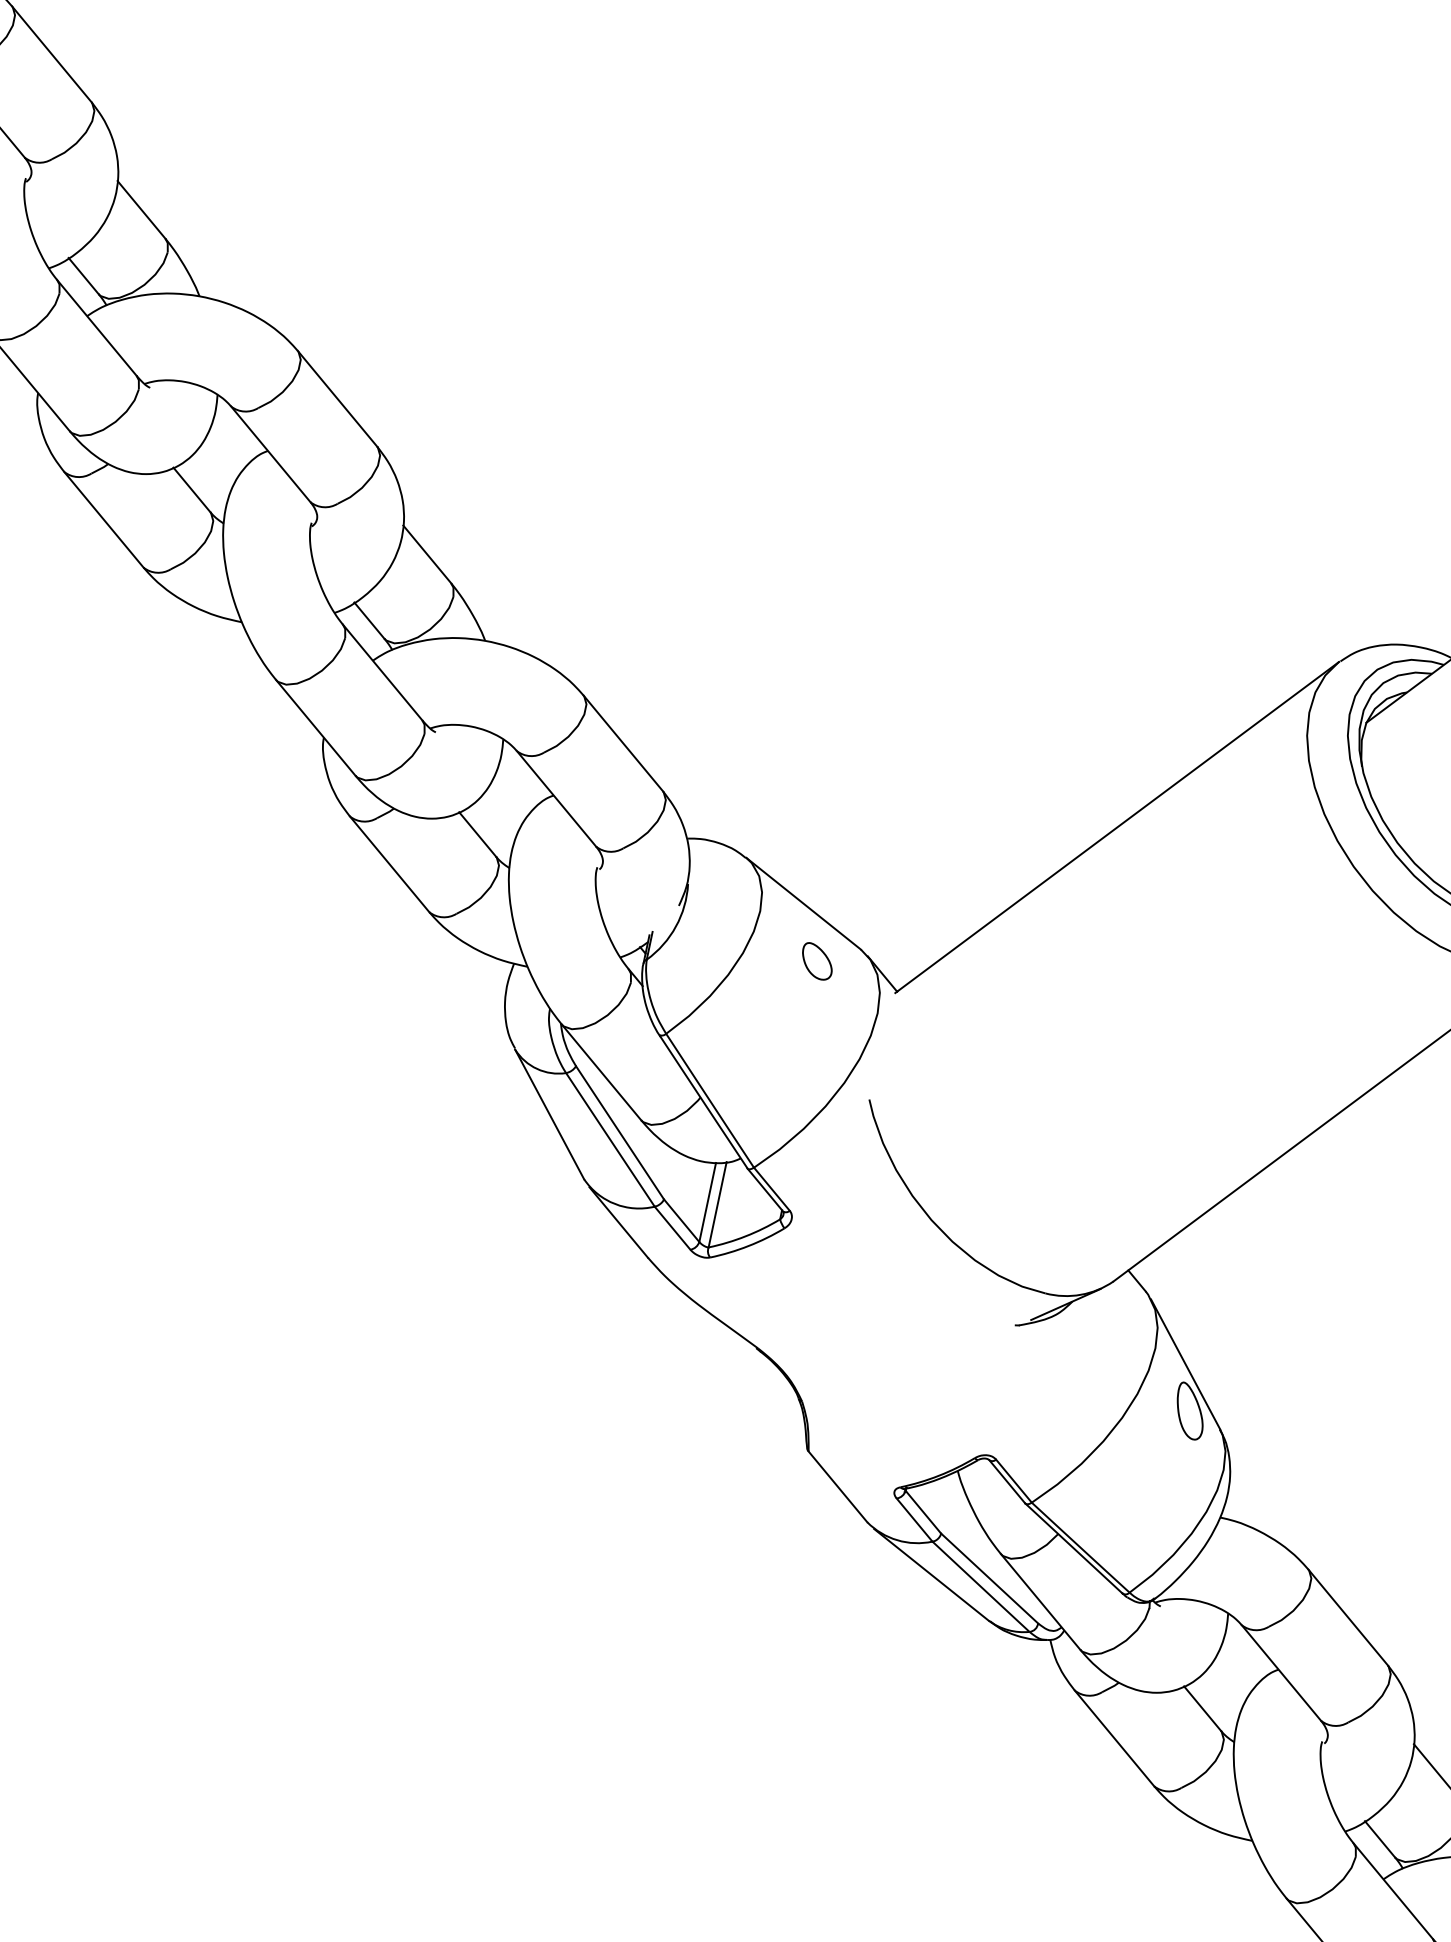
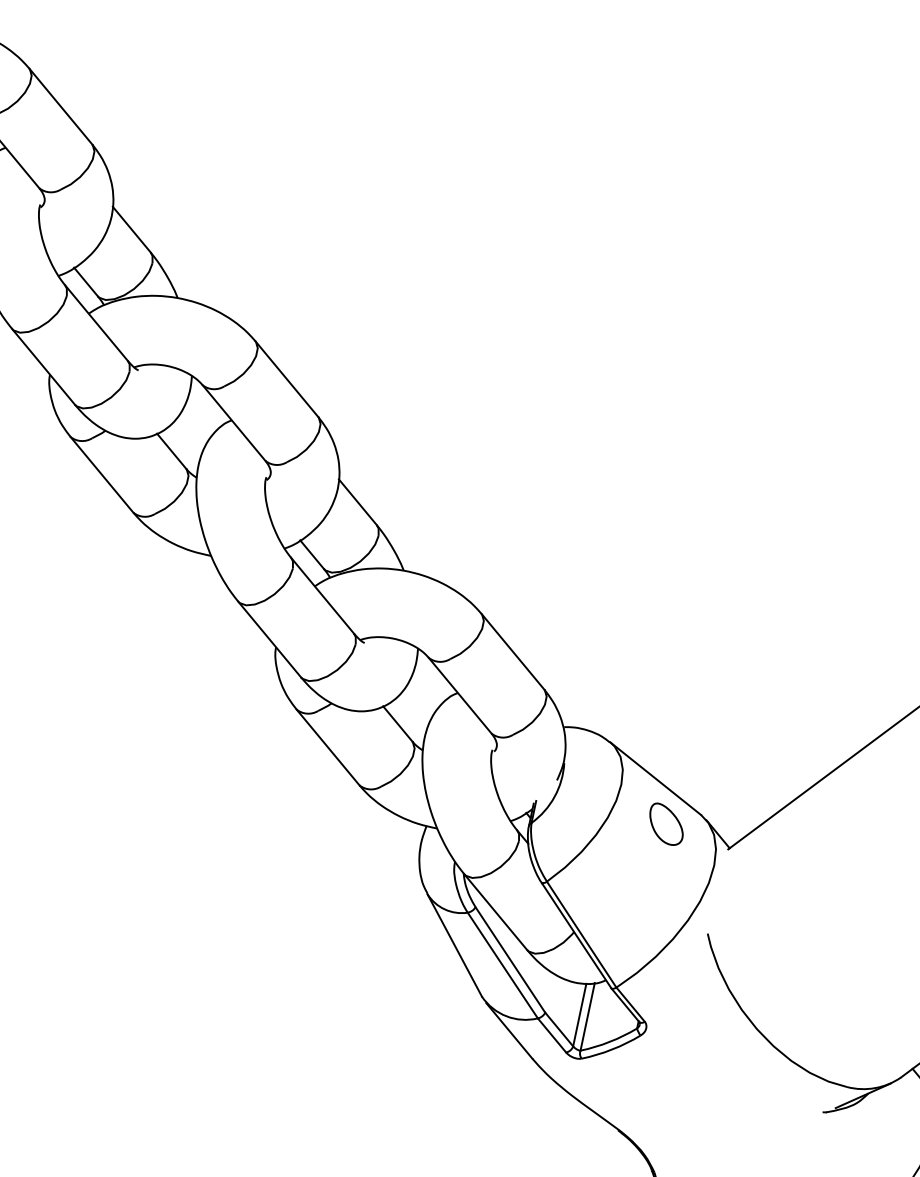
part: (817, 961) -> (666, 824), size x1.43

